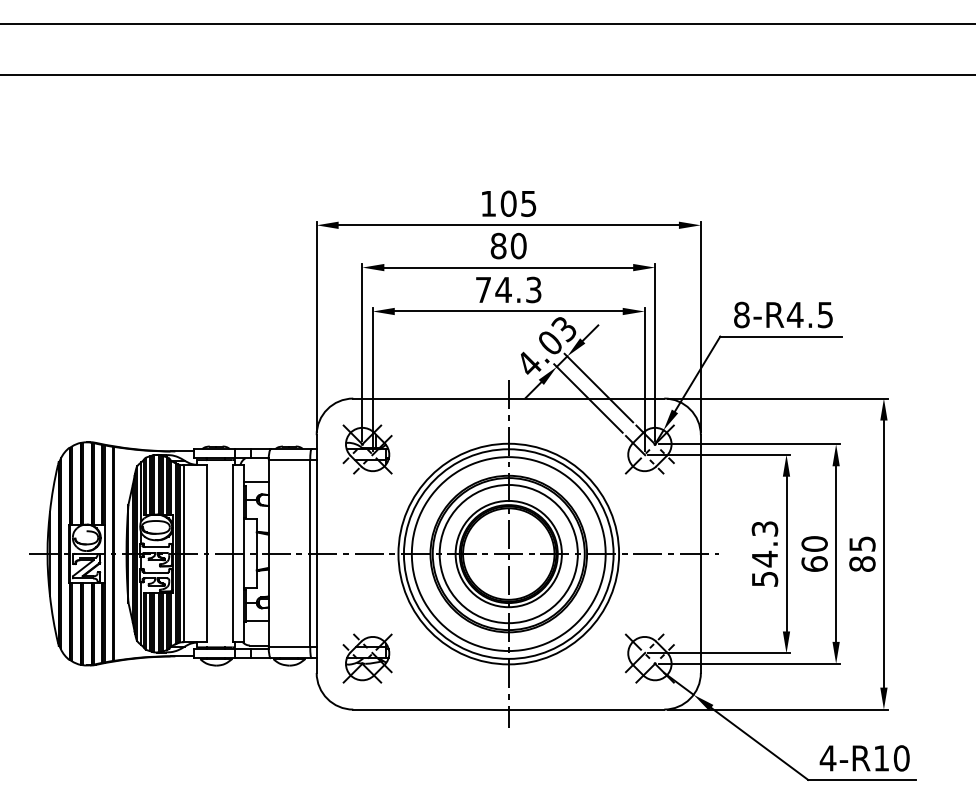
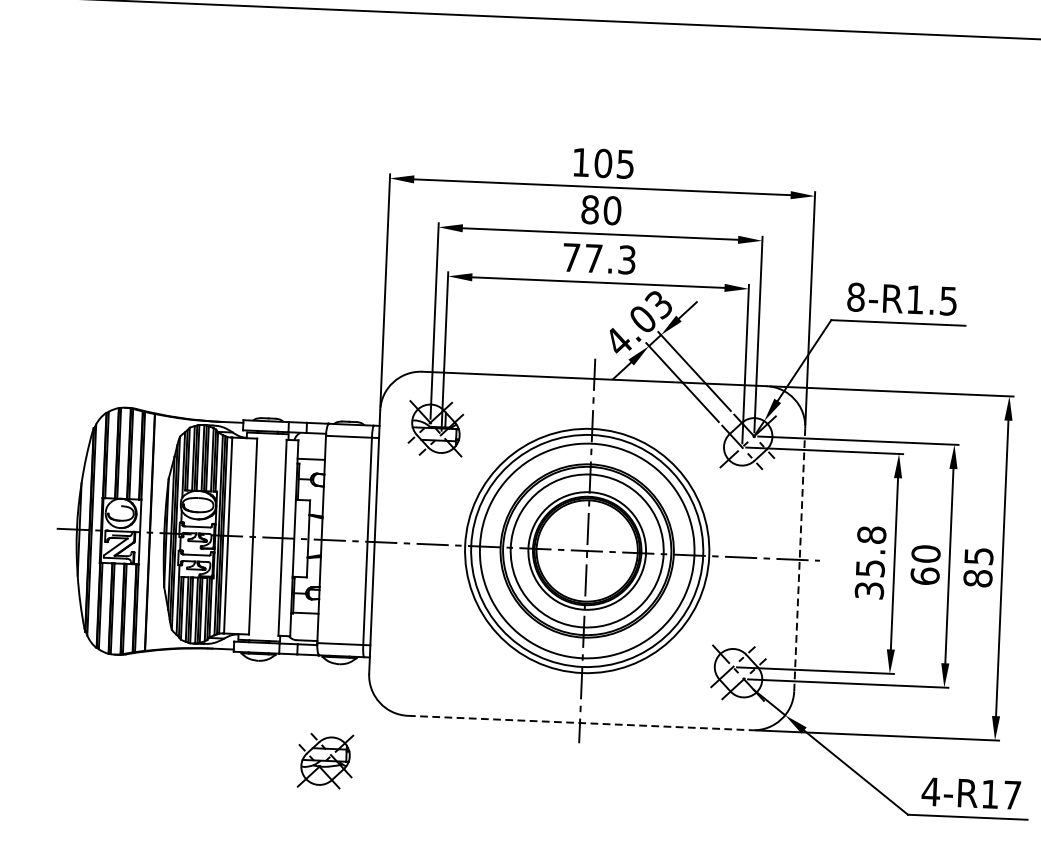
text: (503, 289) -> (593, 258), 74.3 -> 77.3
text: (794, 314) -> (914, 299), 8-R4.5 -> 8-R1.5
text: (764, 553) -> (870, 562), 54.3 -> 35.8
line: (700, 554) -> (799, 560), solid -> dashed
part: (367, 658) -> (325, 761), moved
line: (509, 709) -> (580, 722), solid -> dashed
text: (901, 758) -> (1012, 795), 4-R10 -> 4-R17

